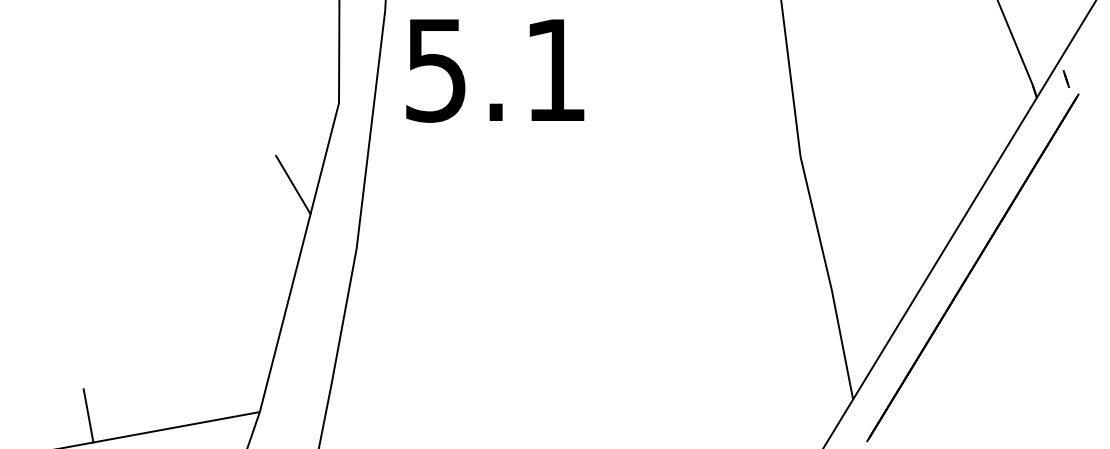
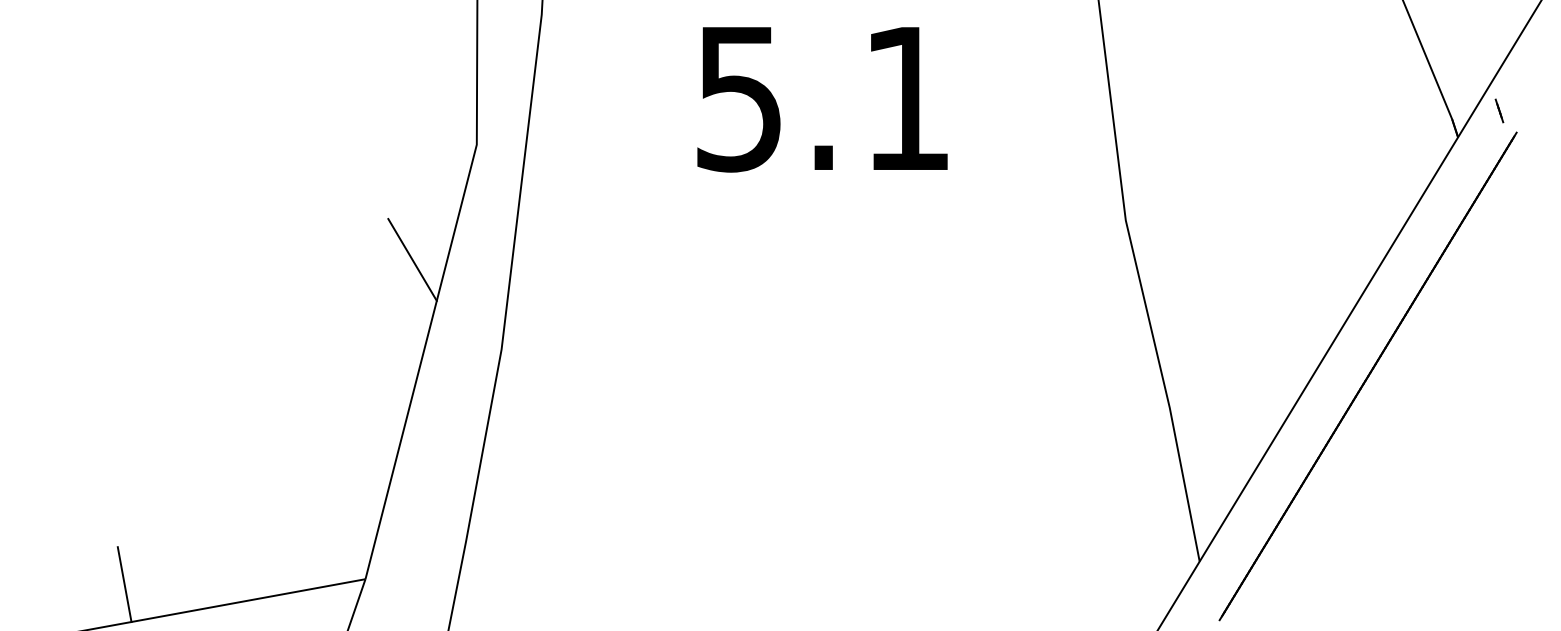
text: (495, 70) -> (822, 99), moved

